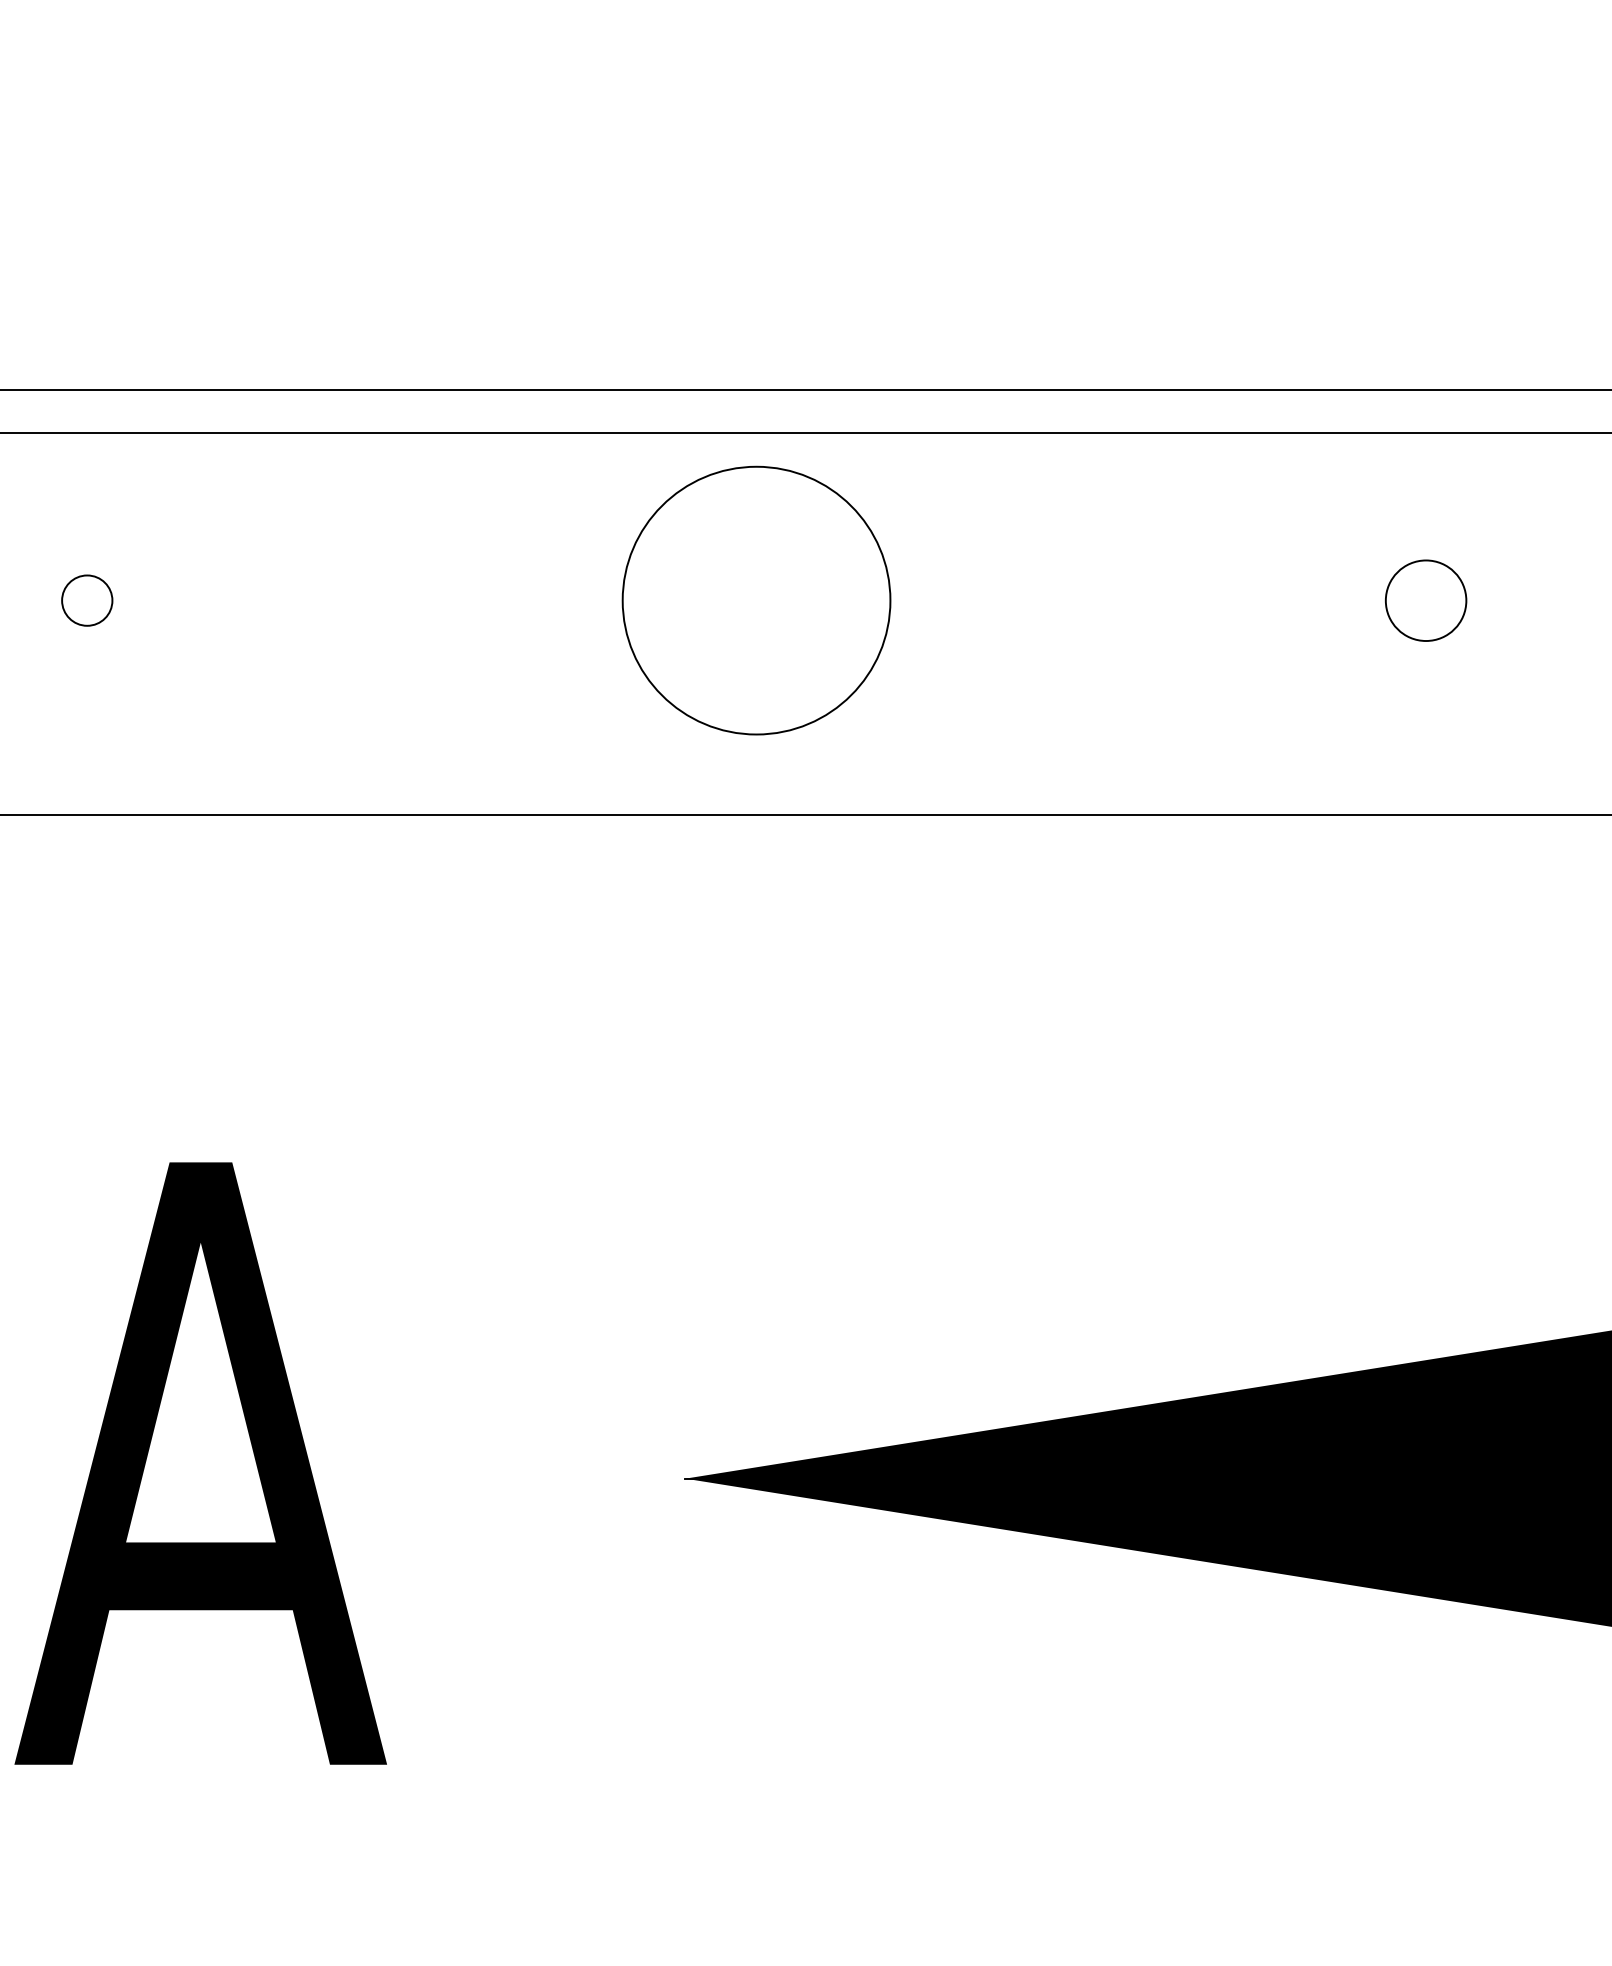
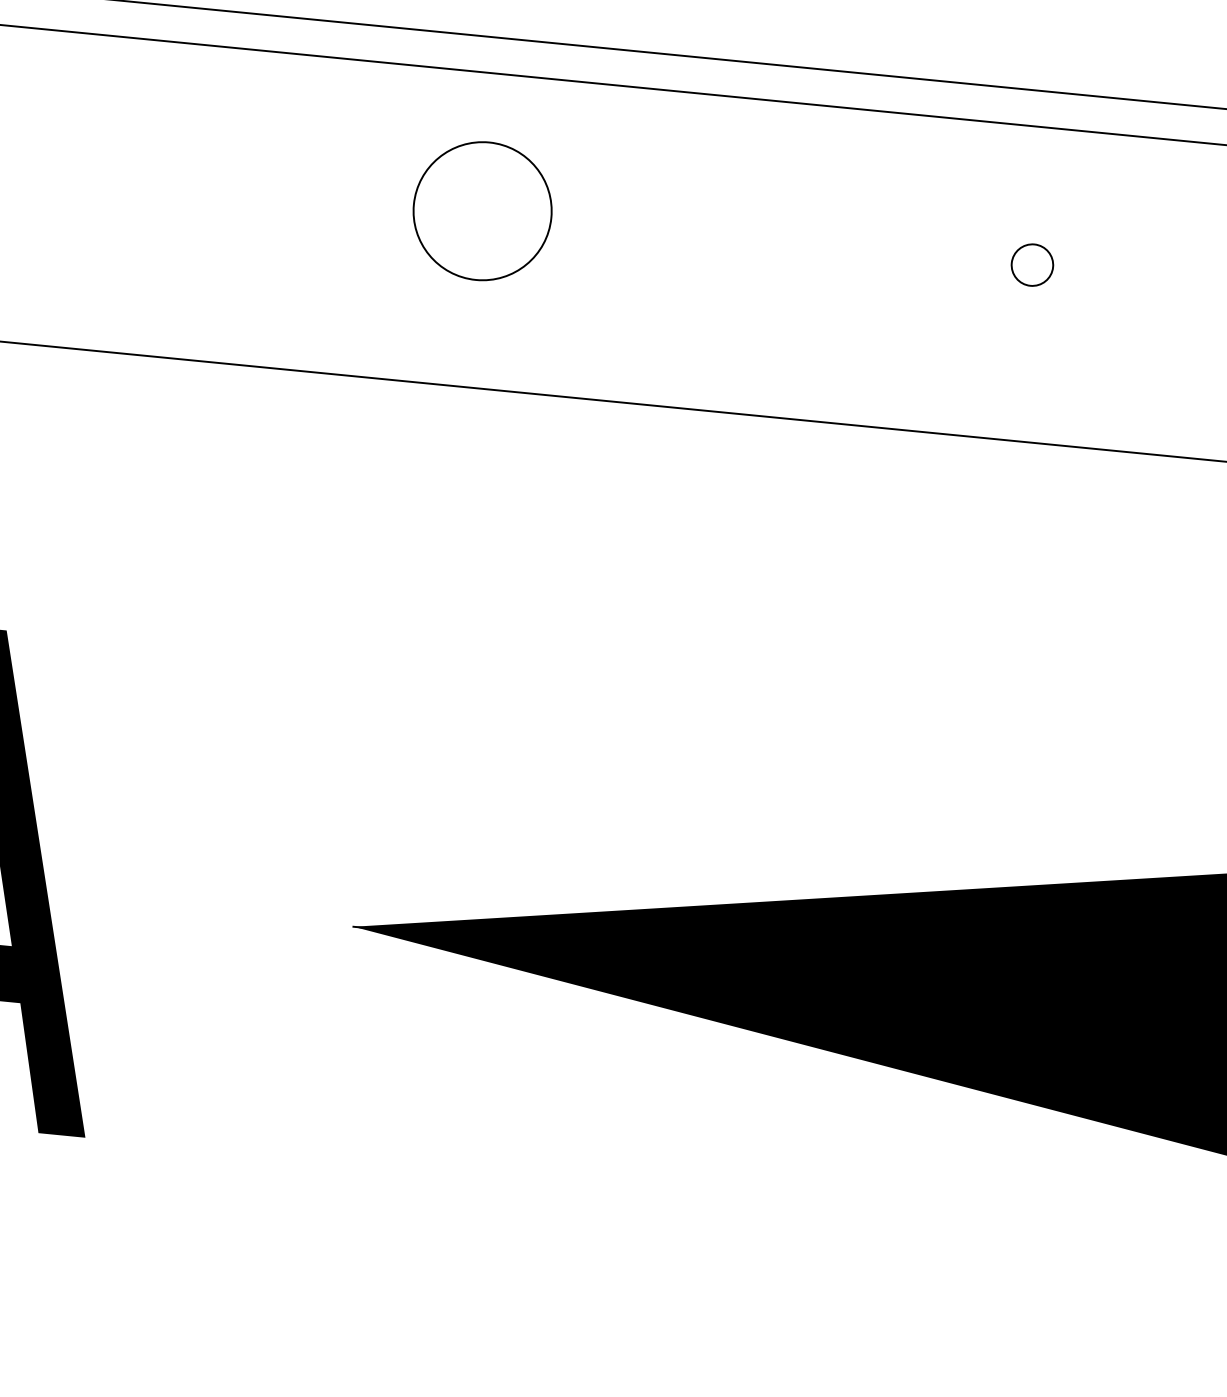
circle: (756, 600) -> (482, 211), size x0.62
circle: (1425, 600) -> (1032, 264), size x0.62

